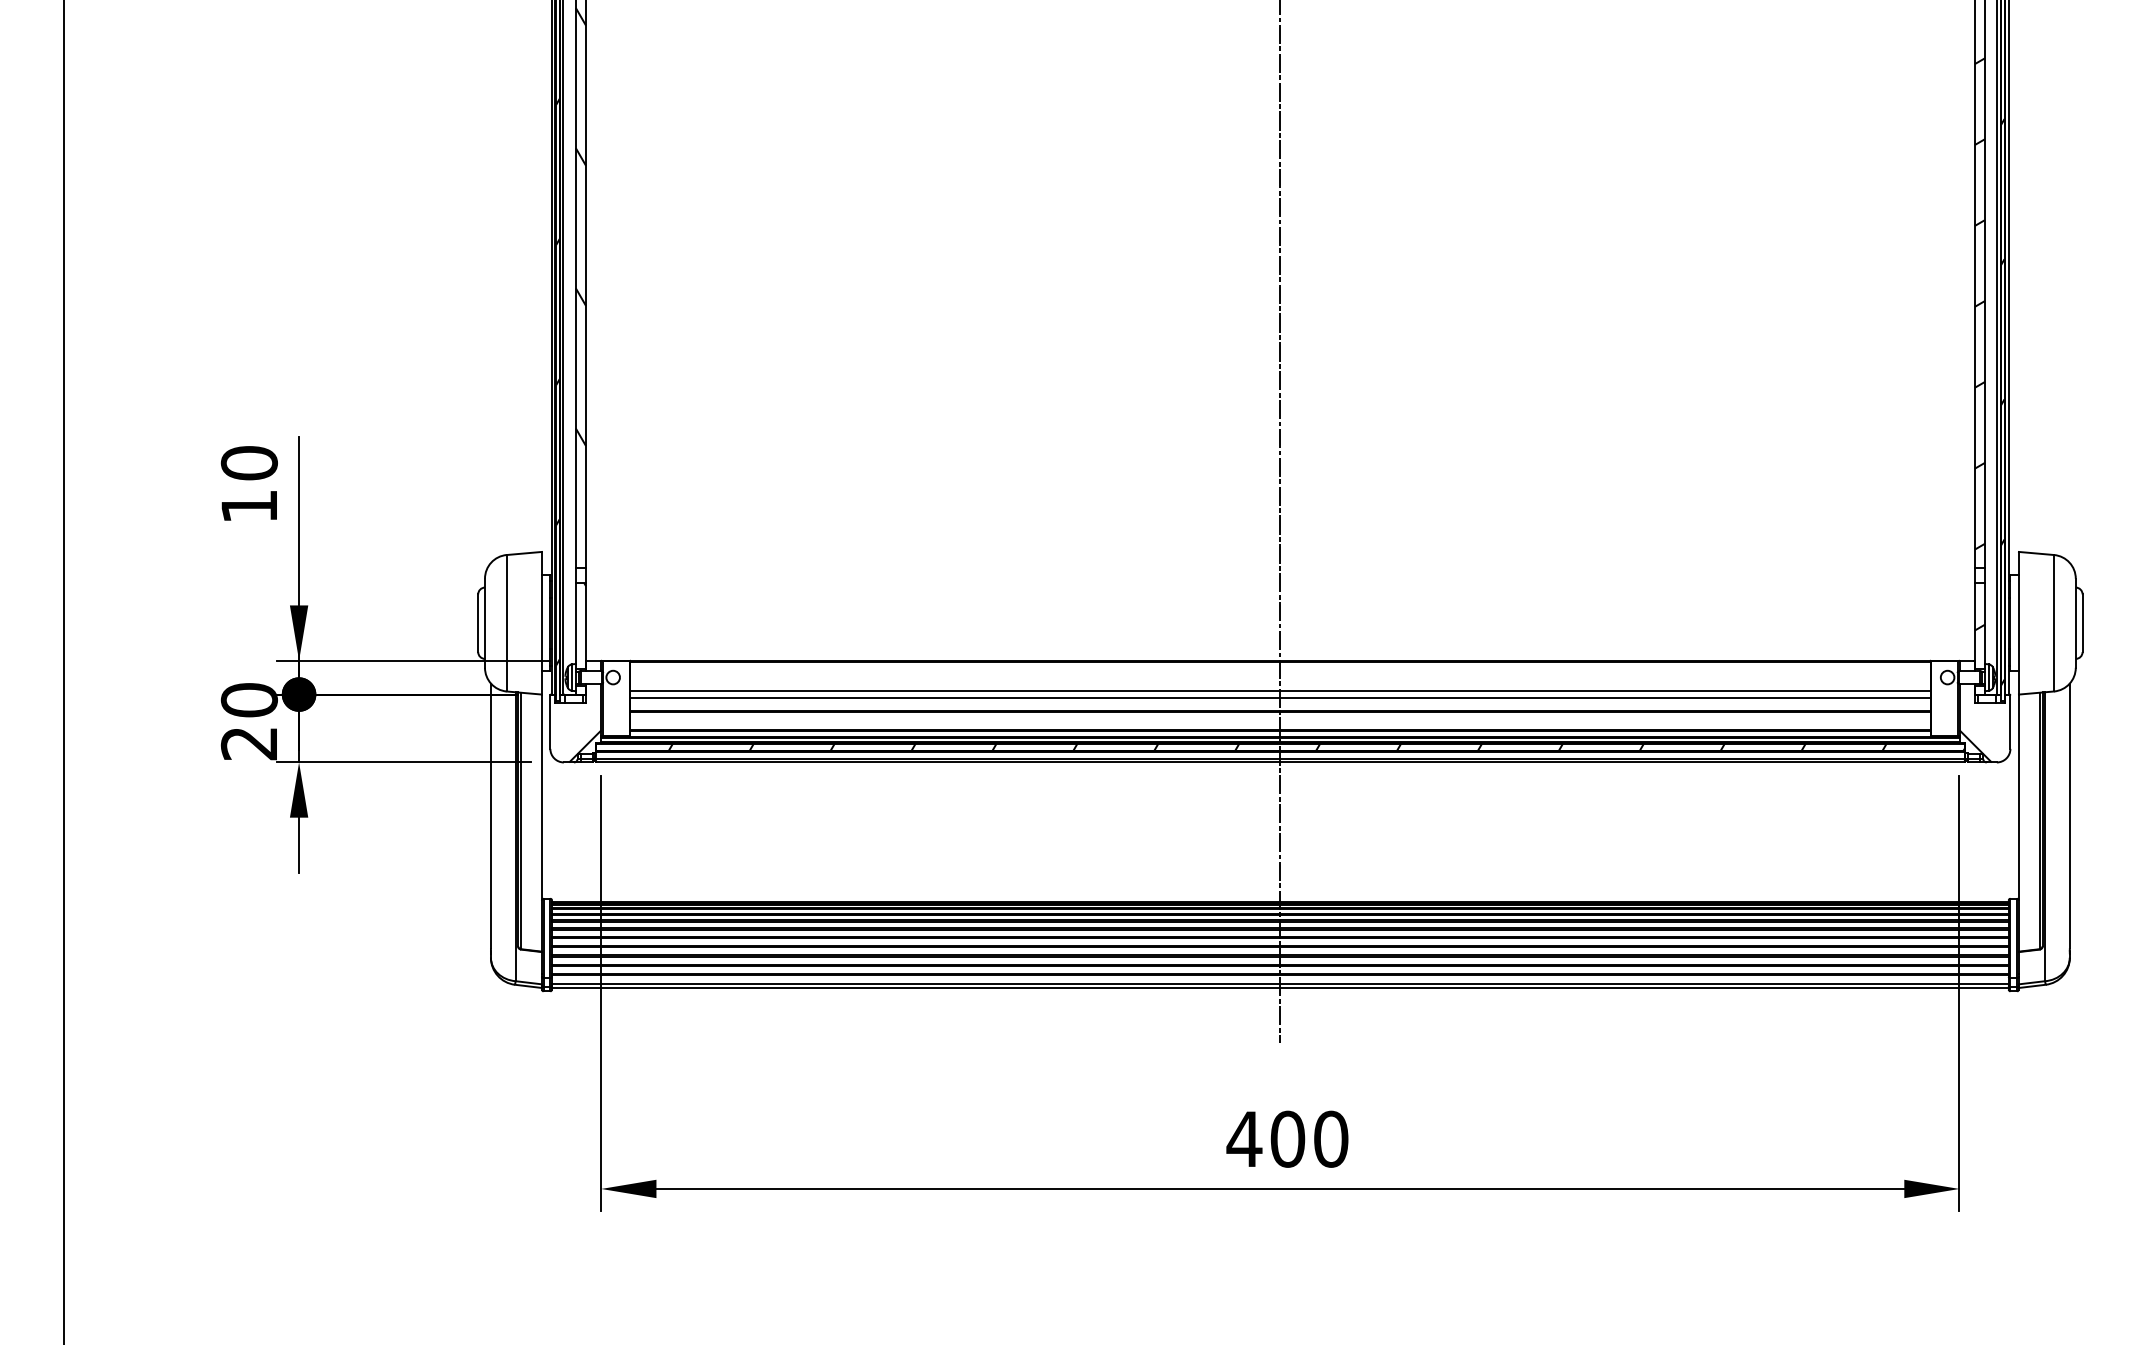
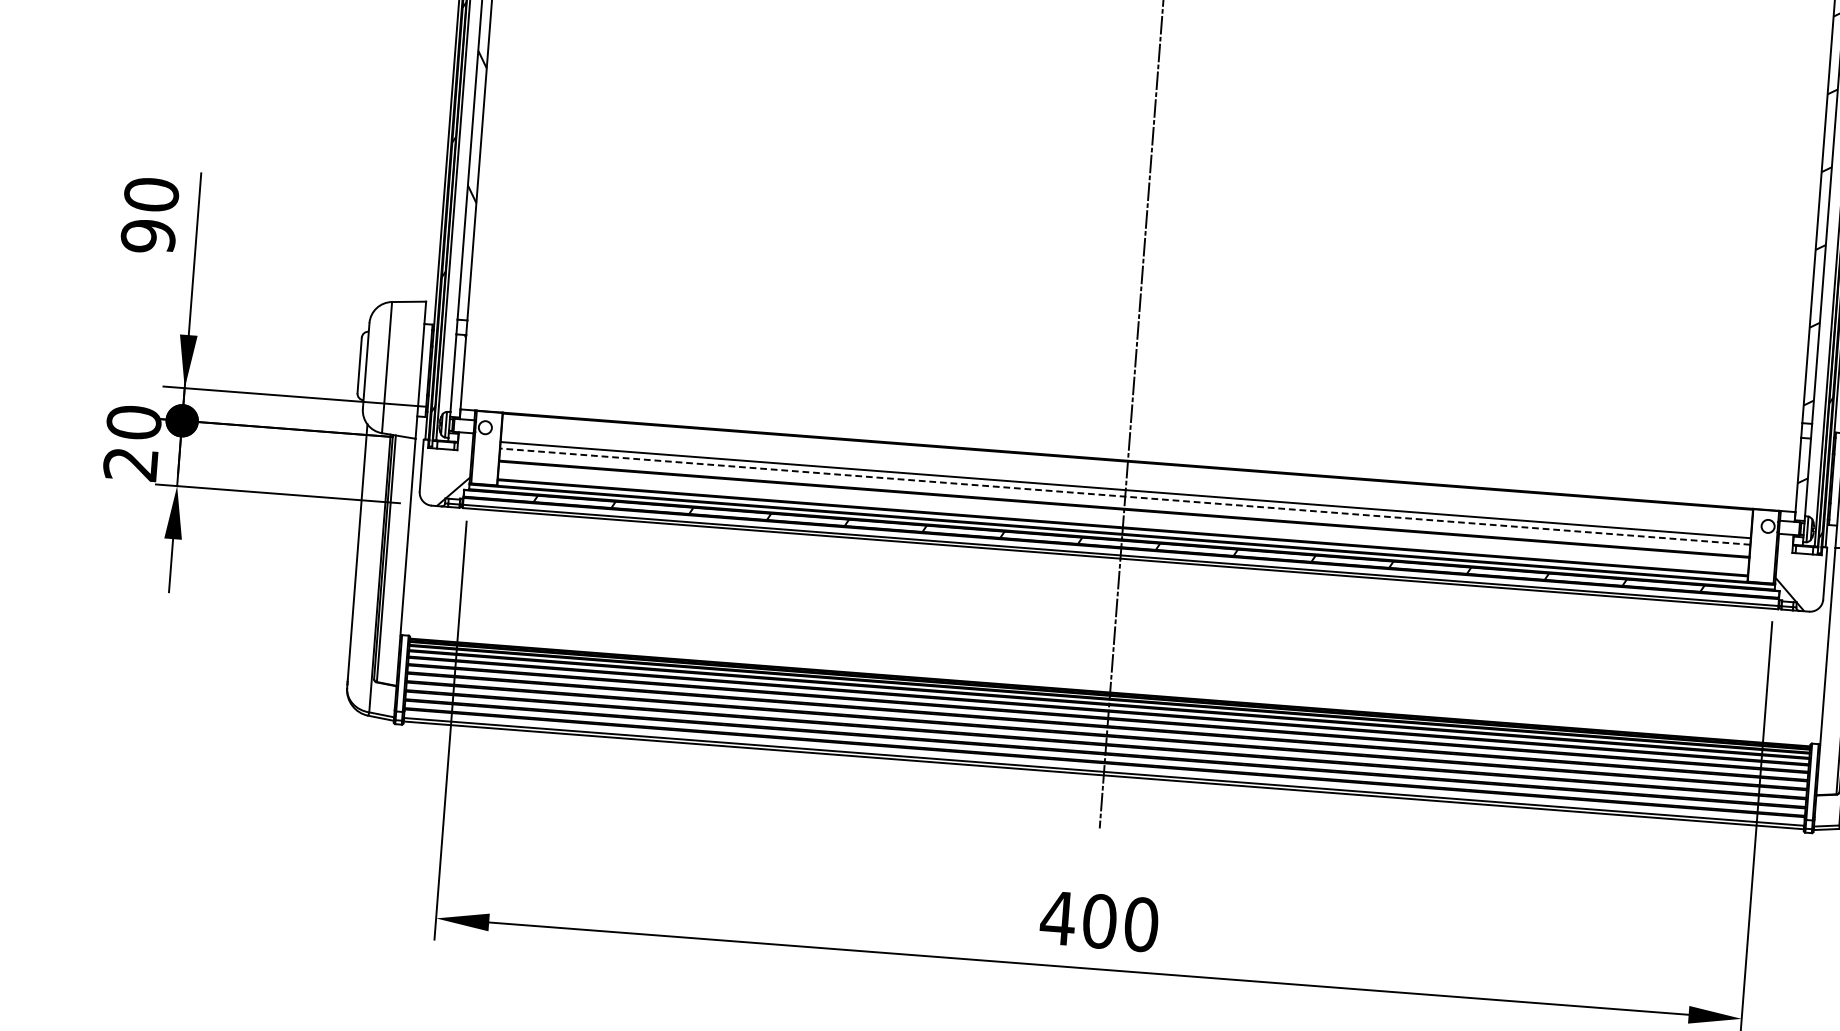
text: (248, 506) -> (147, 236), 10 -> 90
line: (1279, 697) -> (1124, 496), solid -> dashed

